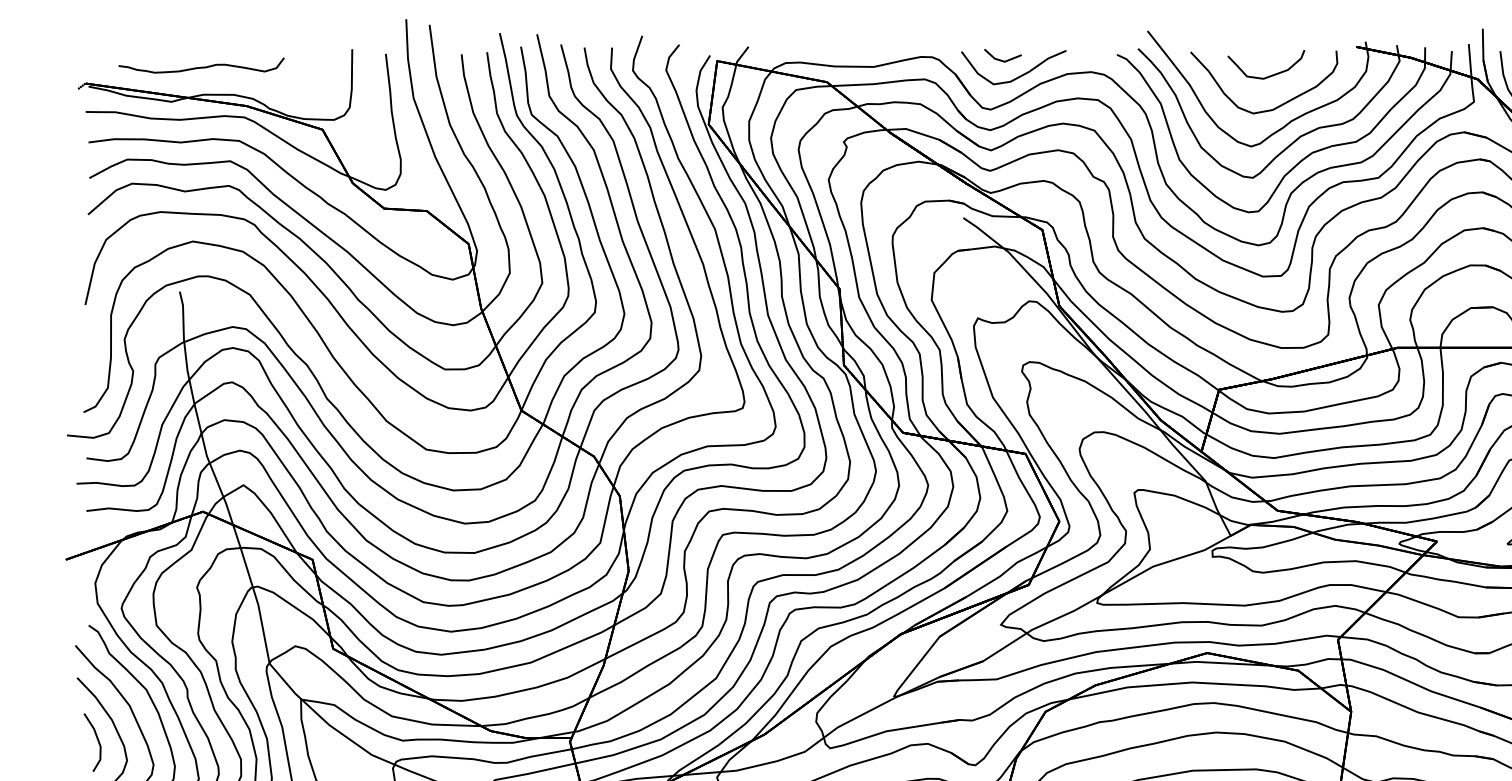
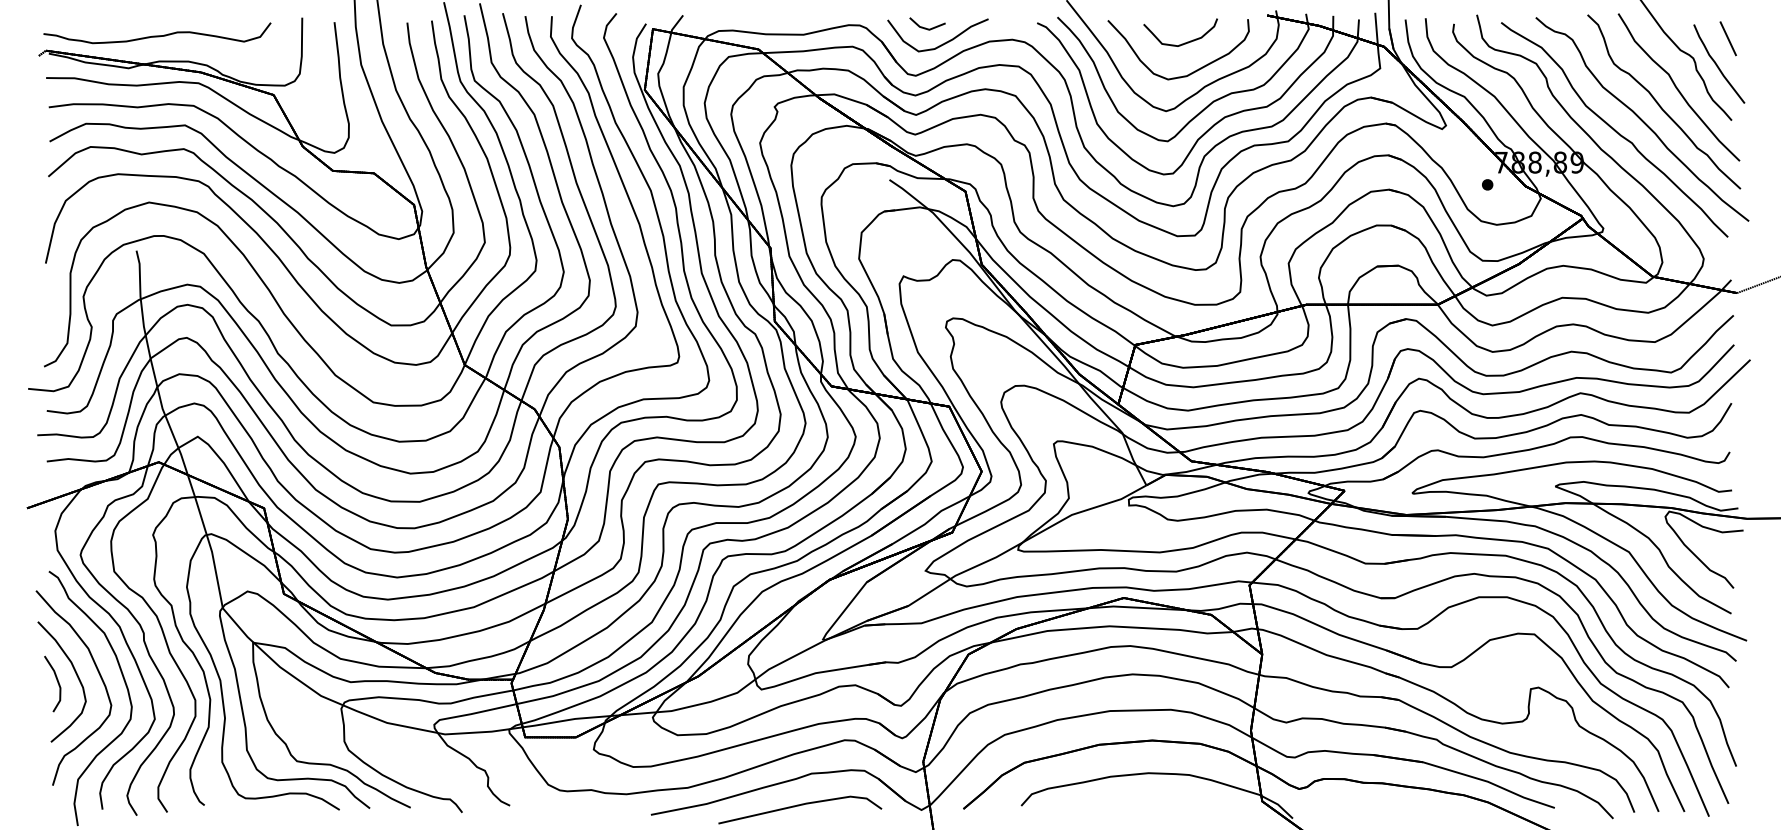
part: (201, 65) -> (157, 33), size x1.43

